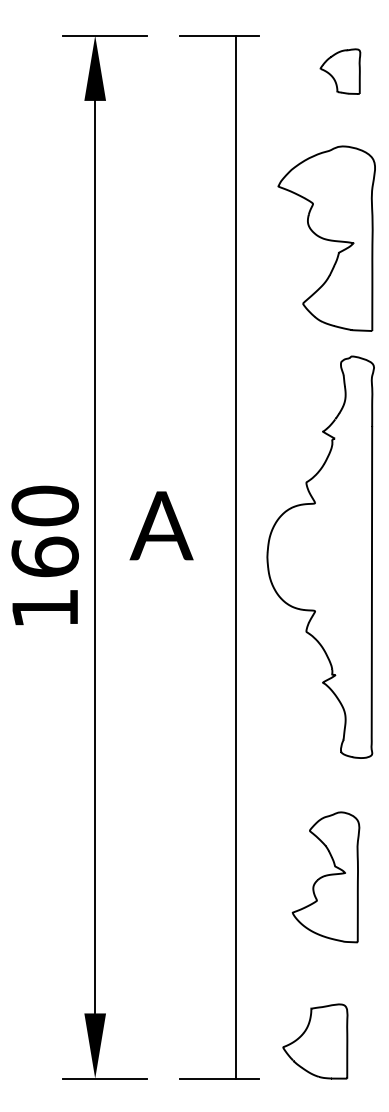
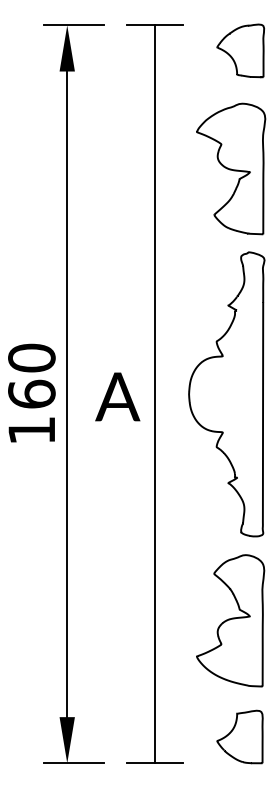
part: (340, 71) -> (240, 50), size x1.67
text: (161, 525) -> (117, 396), moved
line: (236, 556) -> (155, 393), moved
part: (325, 877) -> (230, 620), size x1.43
part: (315, 1041) -> (240, 736), moved

